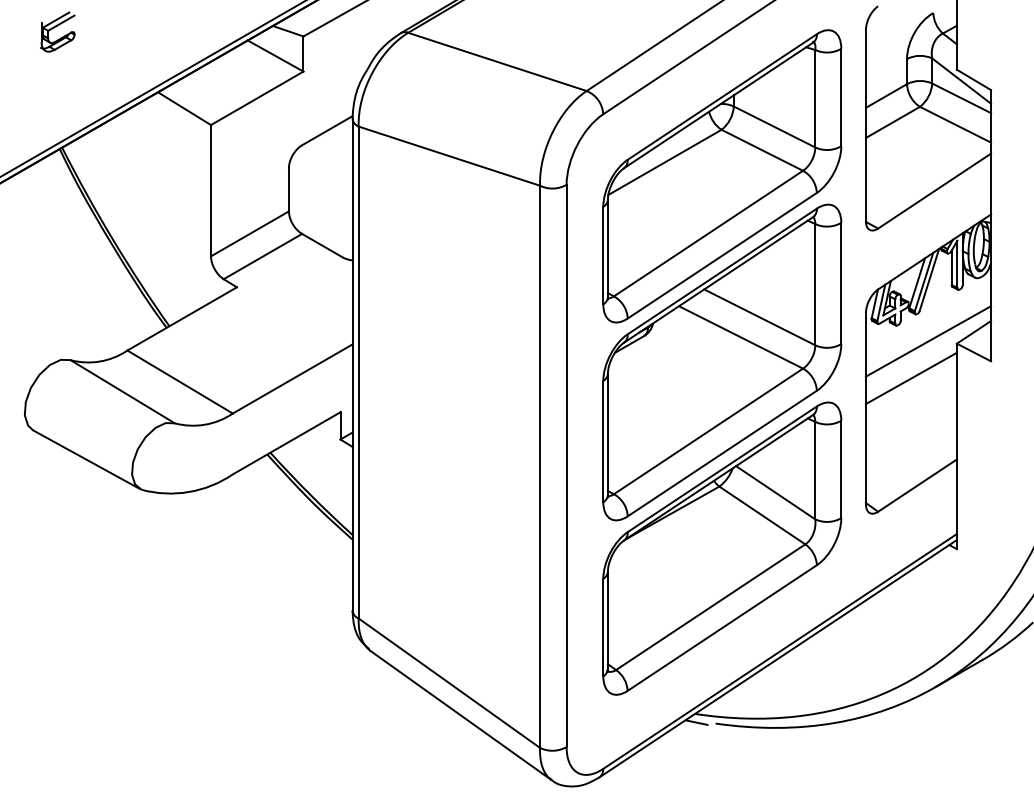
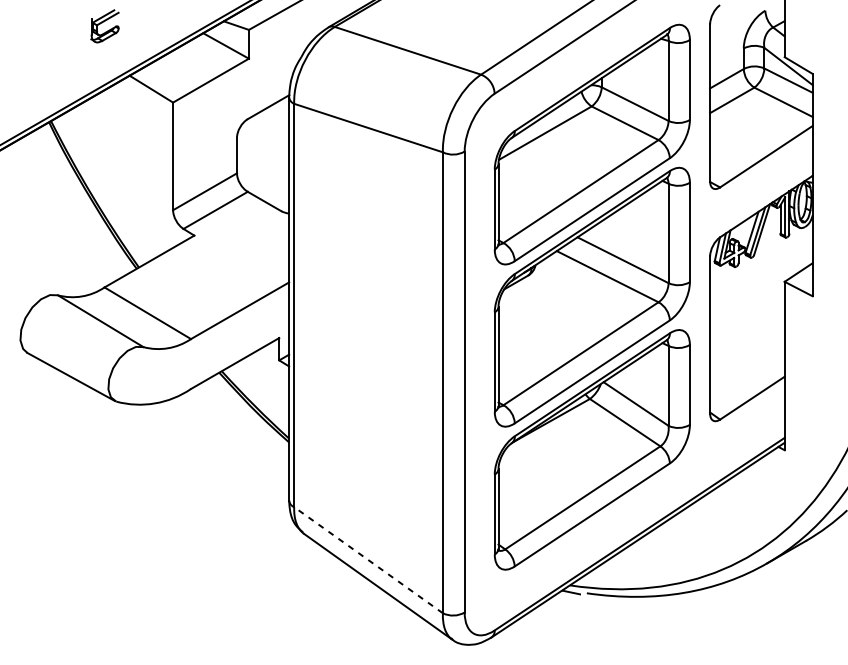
part: (57, 31) -> (104, 25), moved
line: (928, 341) -> (761, 280), removed
line: (910, 378) -> (746, 310), removed
line: (449, 682) -> (368, 559), solid -> dashed

